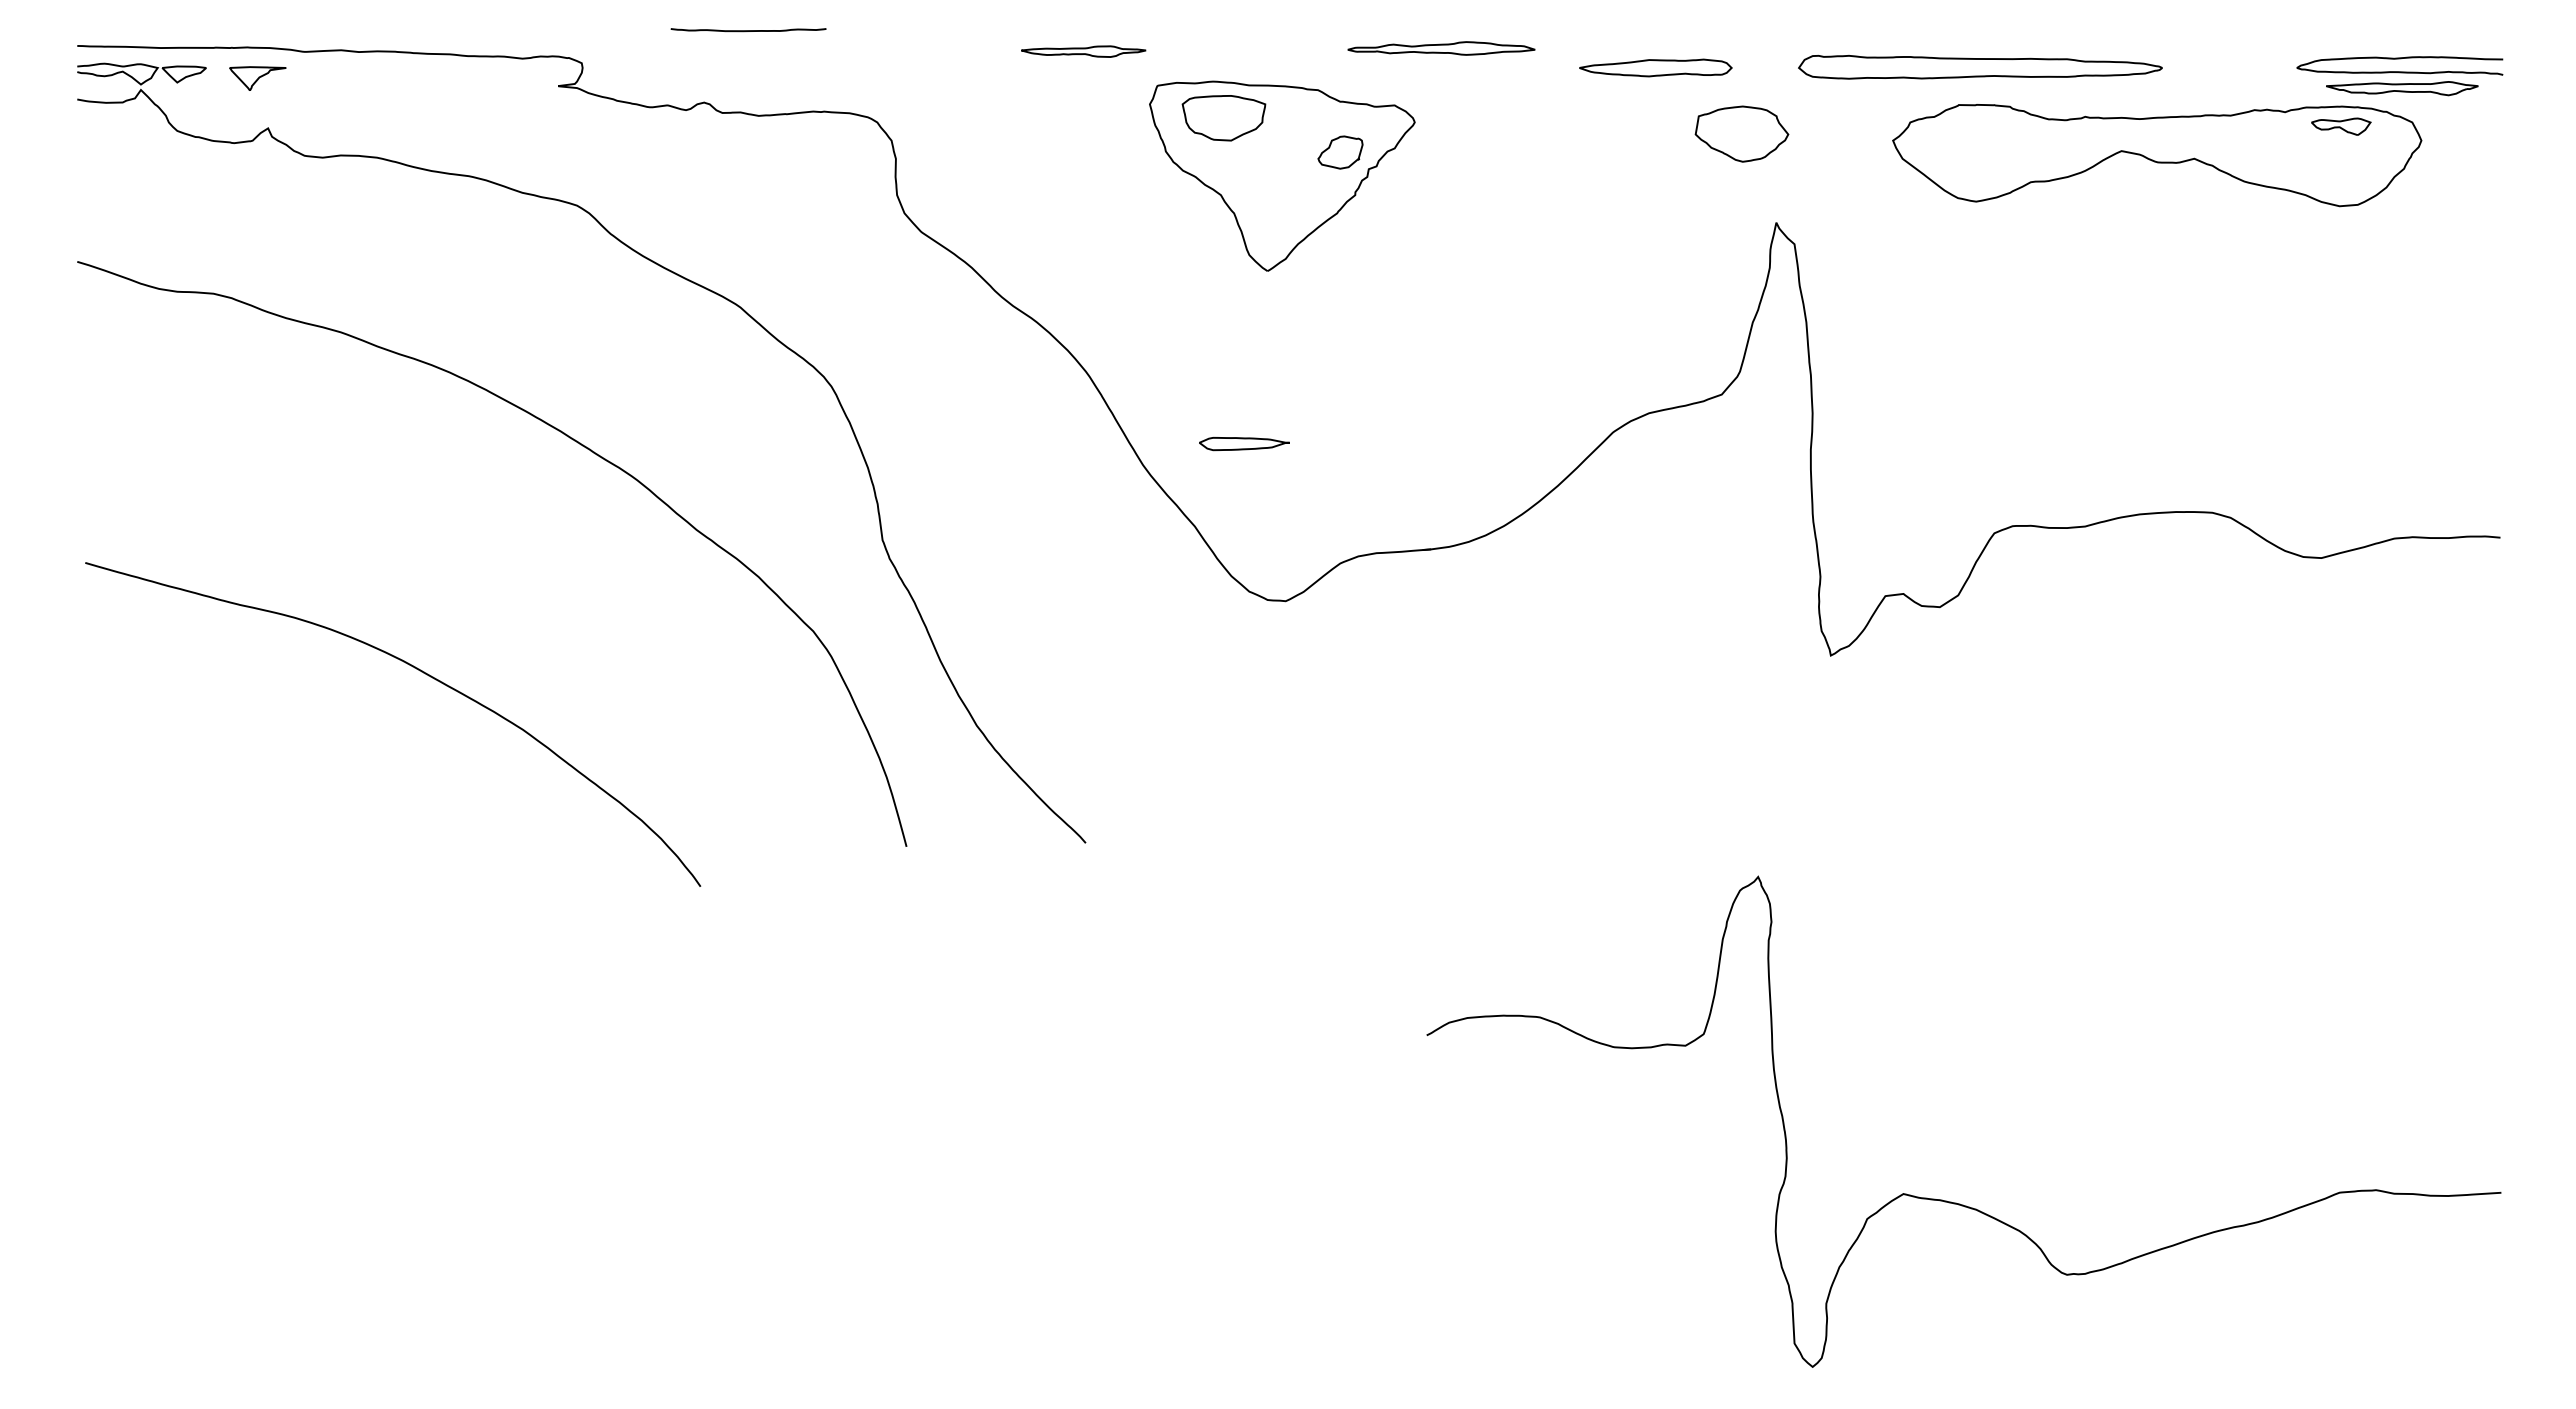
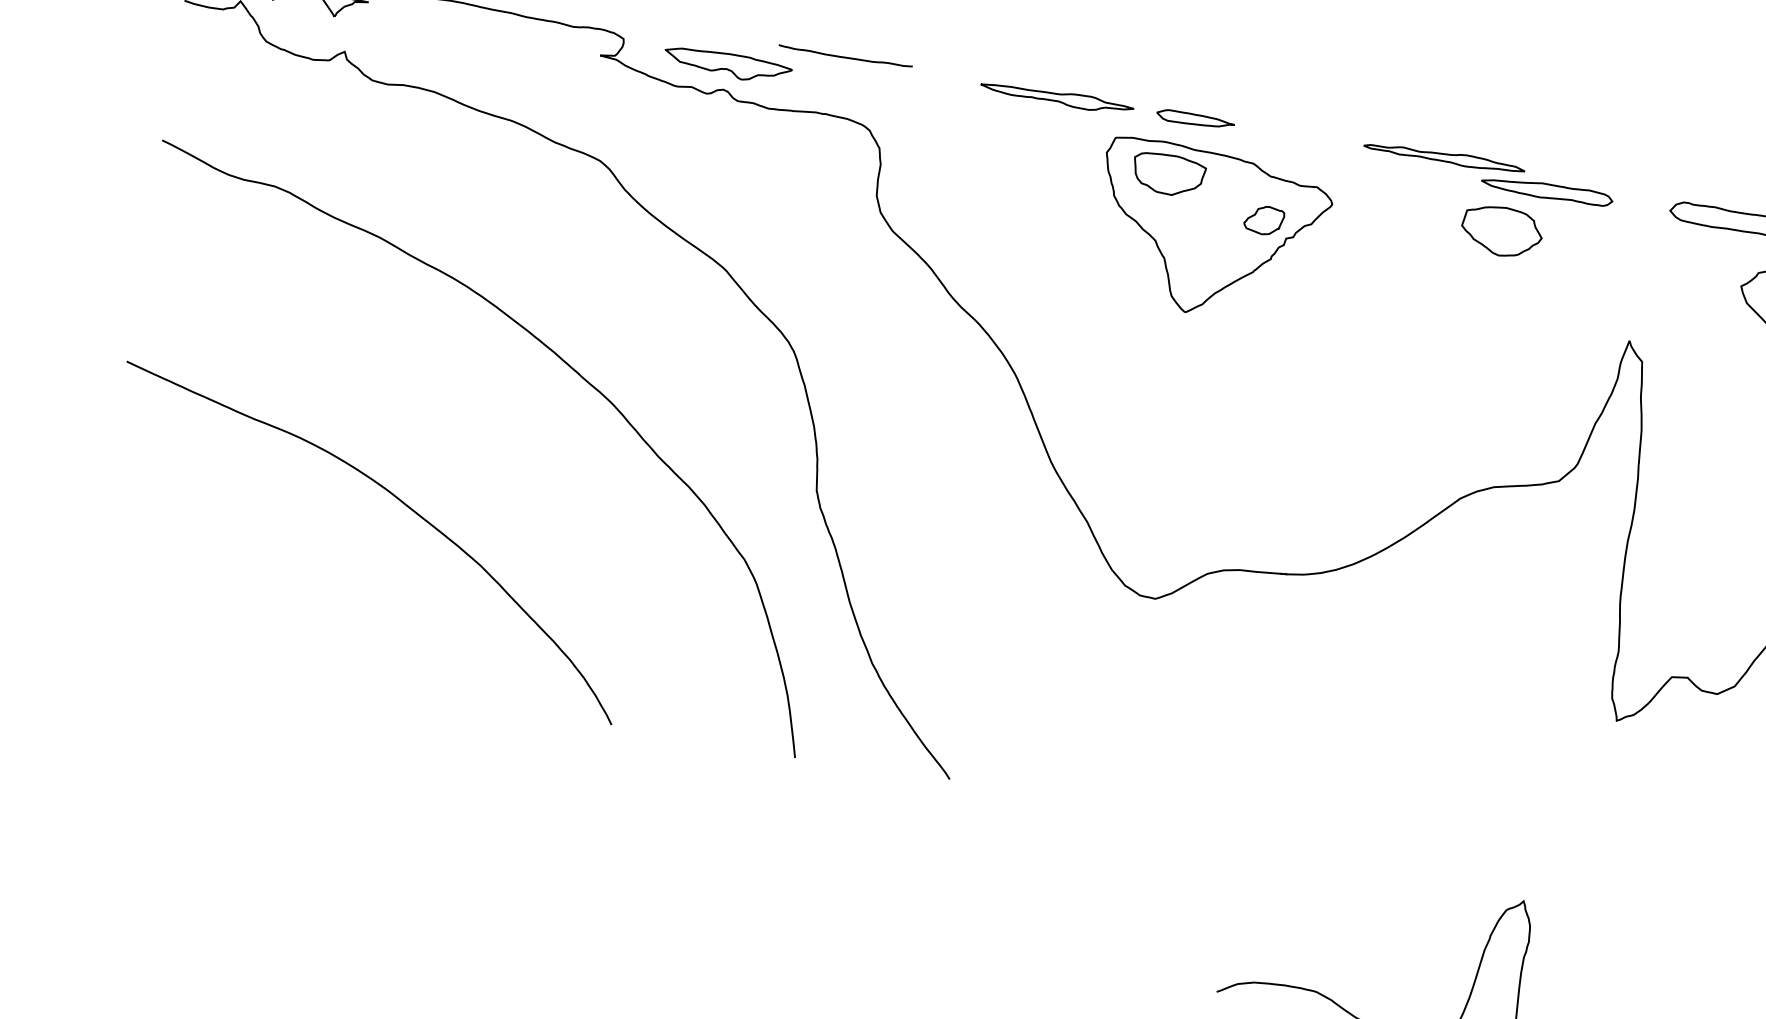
curve: (748, 30) -> (845, 57), moved
part: (1441, 48) -> (1444, 157), moved
part: (1083, 51) -> (1056, 98), size x1.43
part: (704, 74) -> (727, 65), added
part: (1741, 133) -> (1501, 231), moved
part: (1244, 444) -> (1195, 120), moved
curve: (421, 672) -> (400, 502), moved

